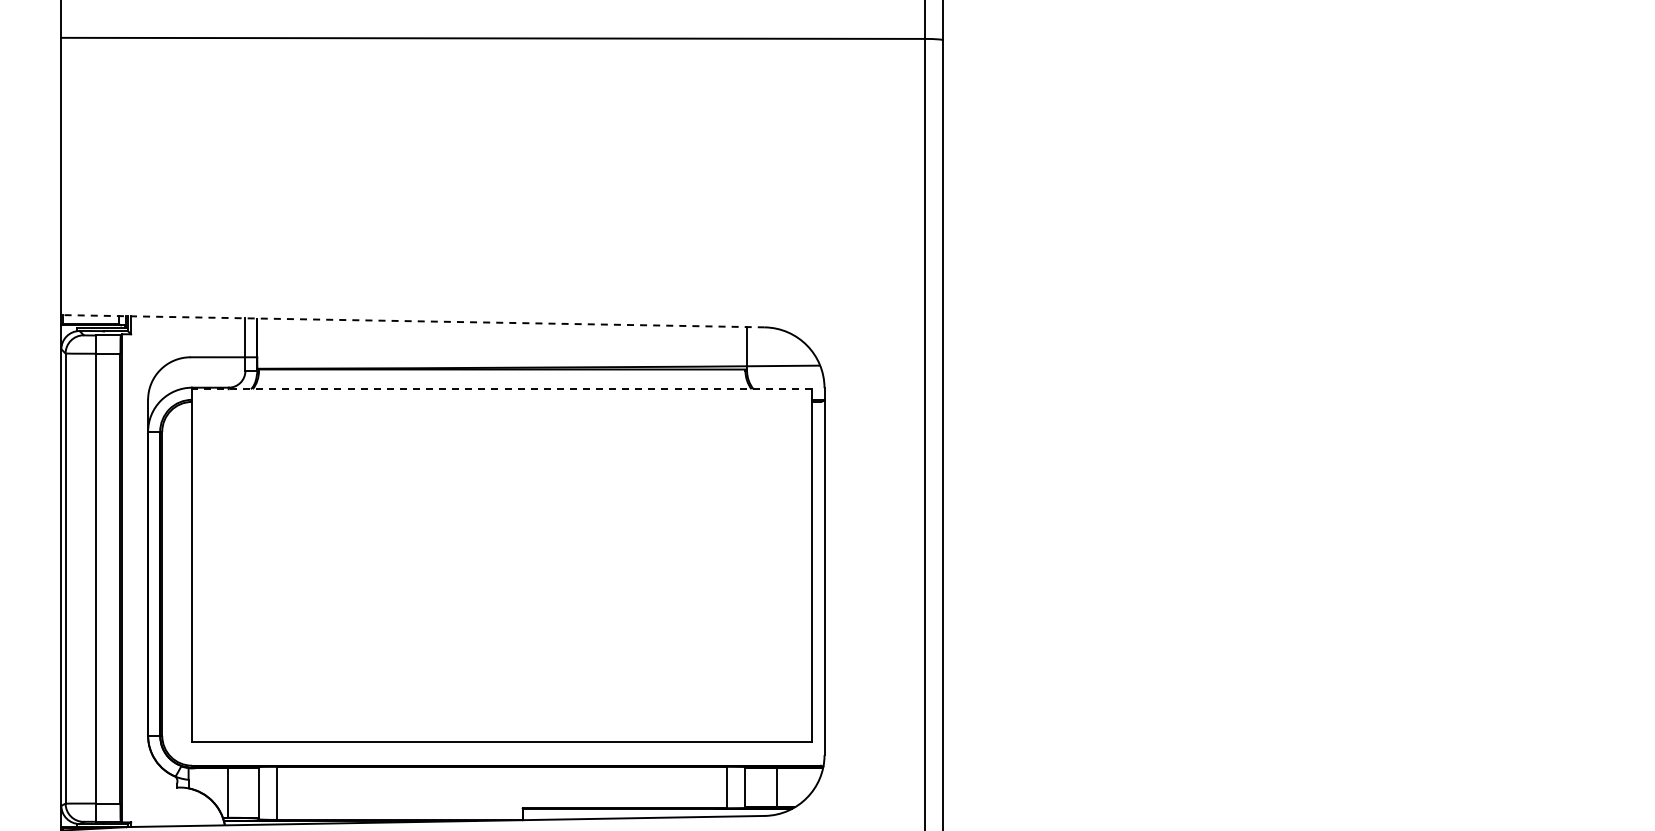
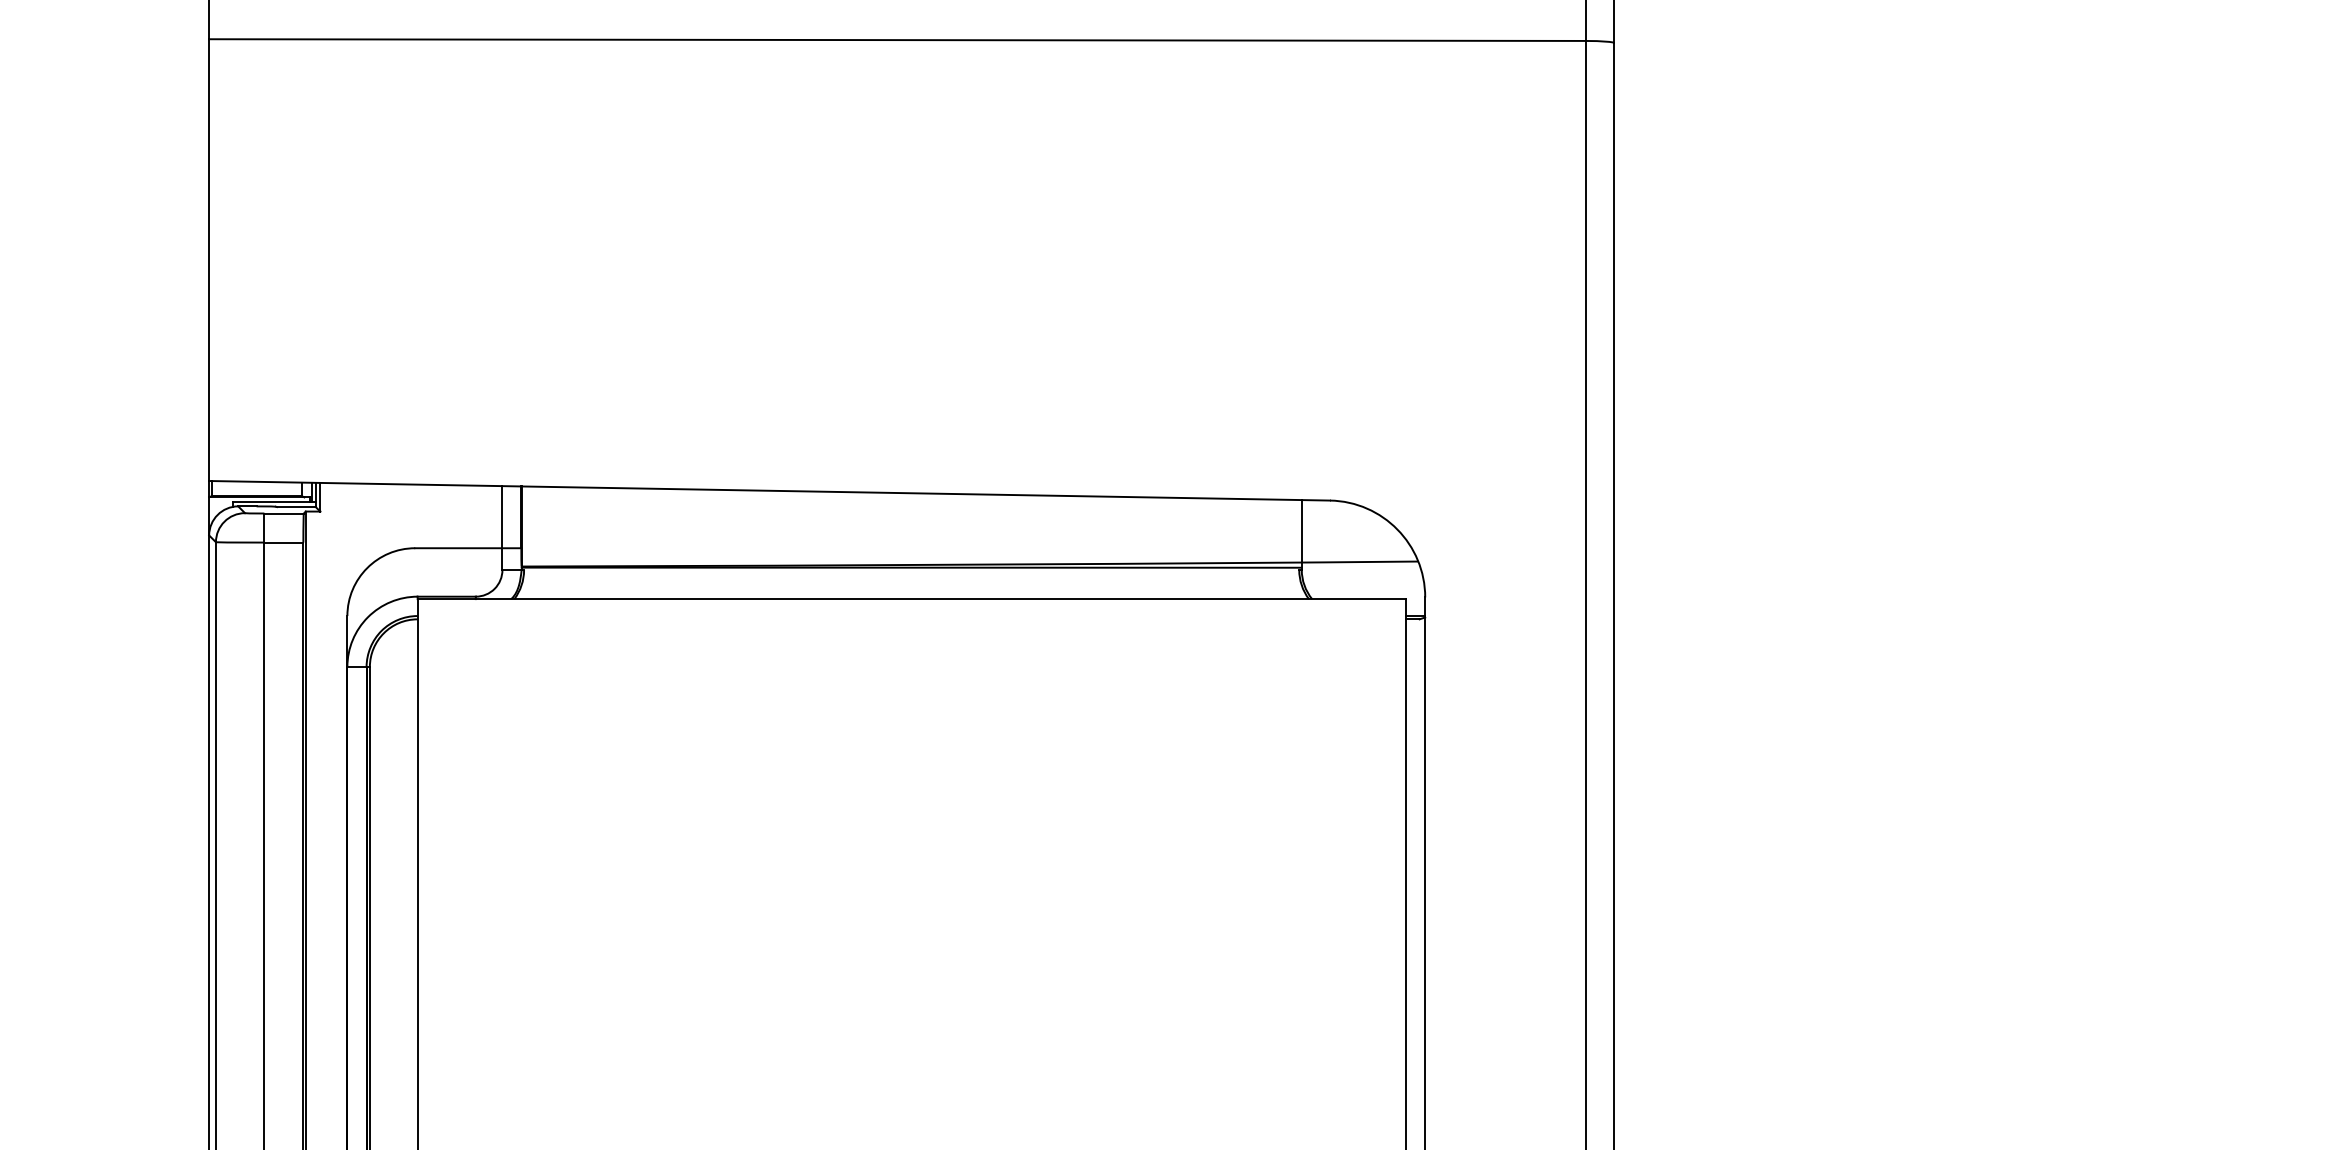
line: (413, 321) -> (770, 491), dashed -> solid
line: (501, 389) -> (910, 599), dashed -> solid

